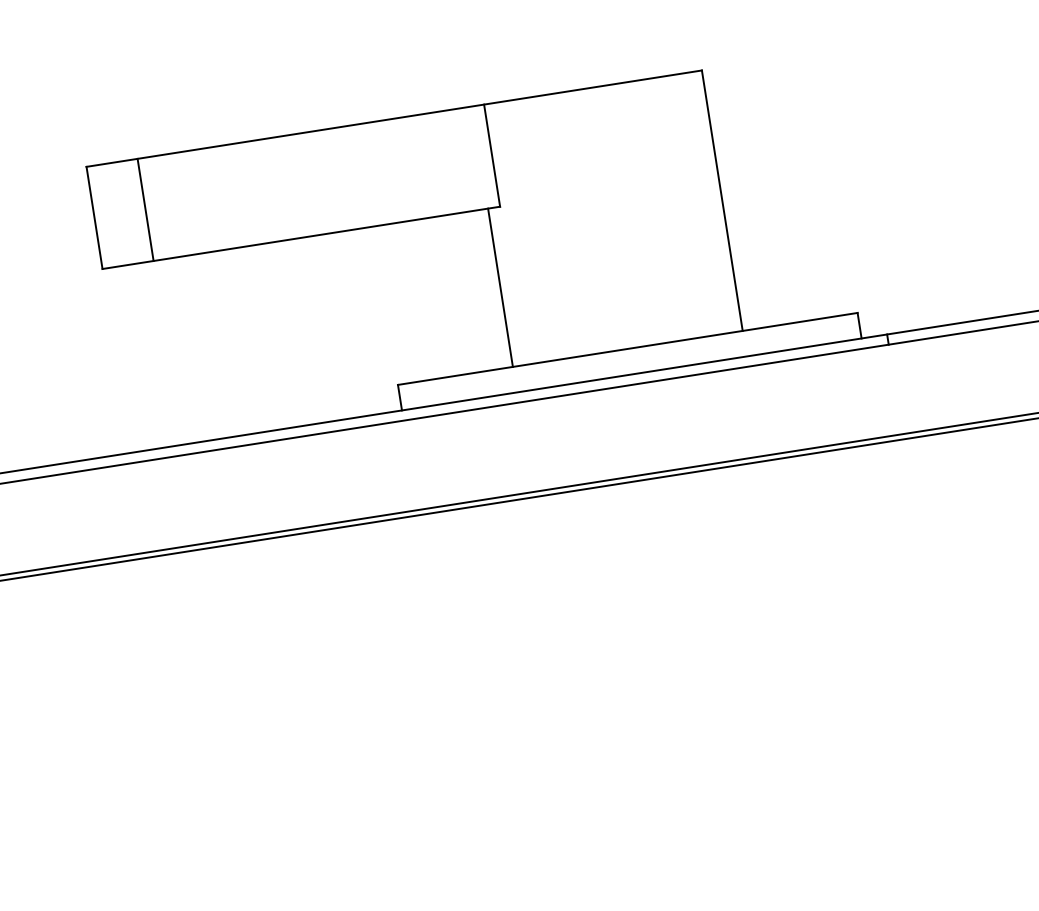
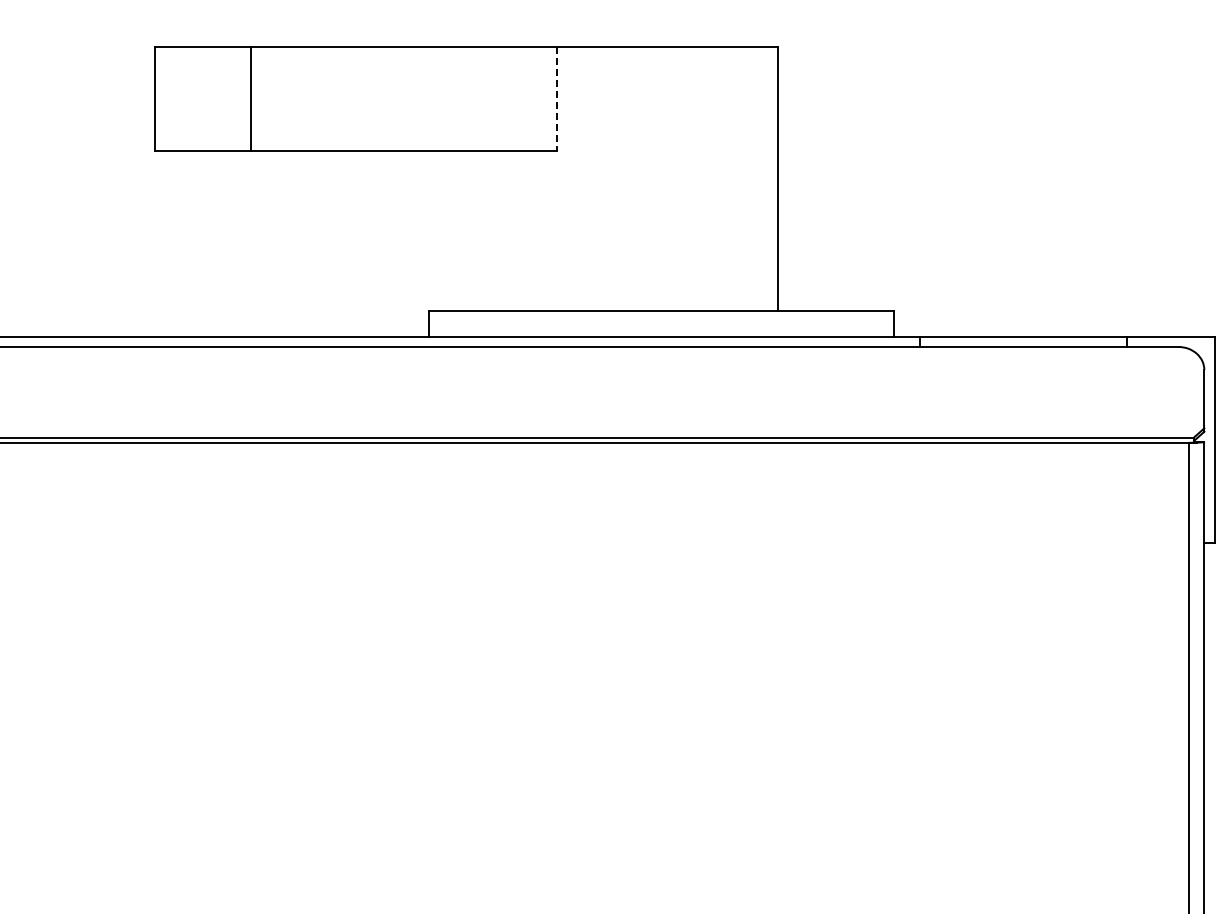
line: (492, 155) -> (557, 98), solid -> dashed
line: (145, 209) -> (250, 98), moved
line: (500, 287) -> (545, 230), removed

